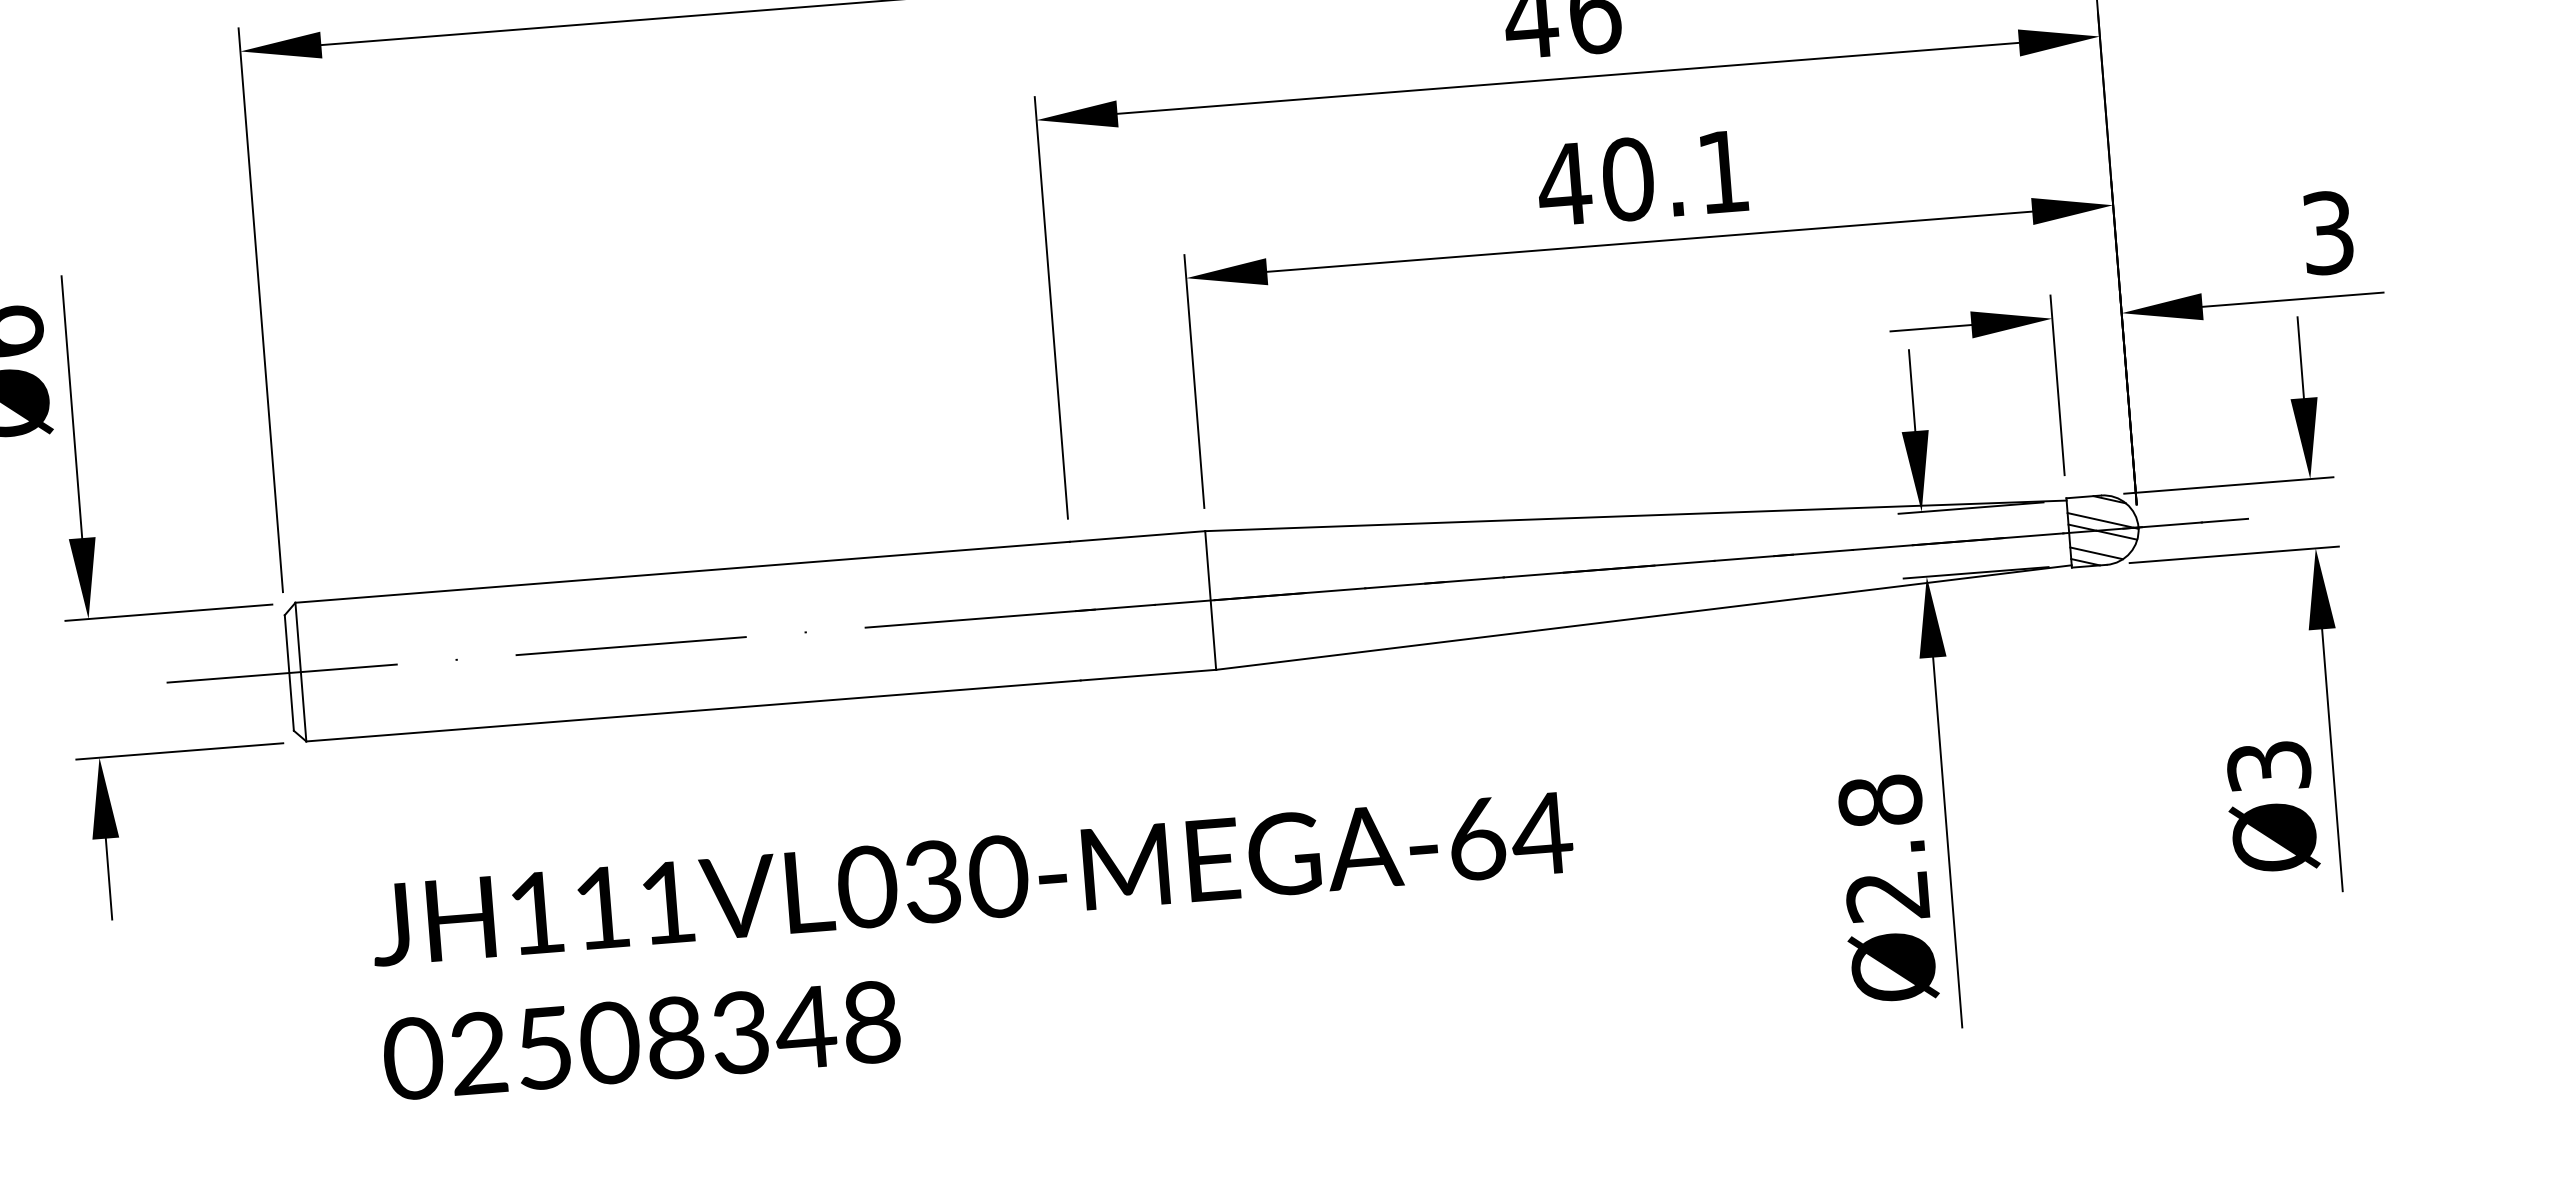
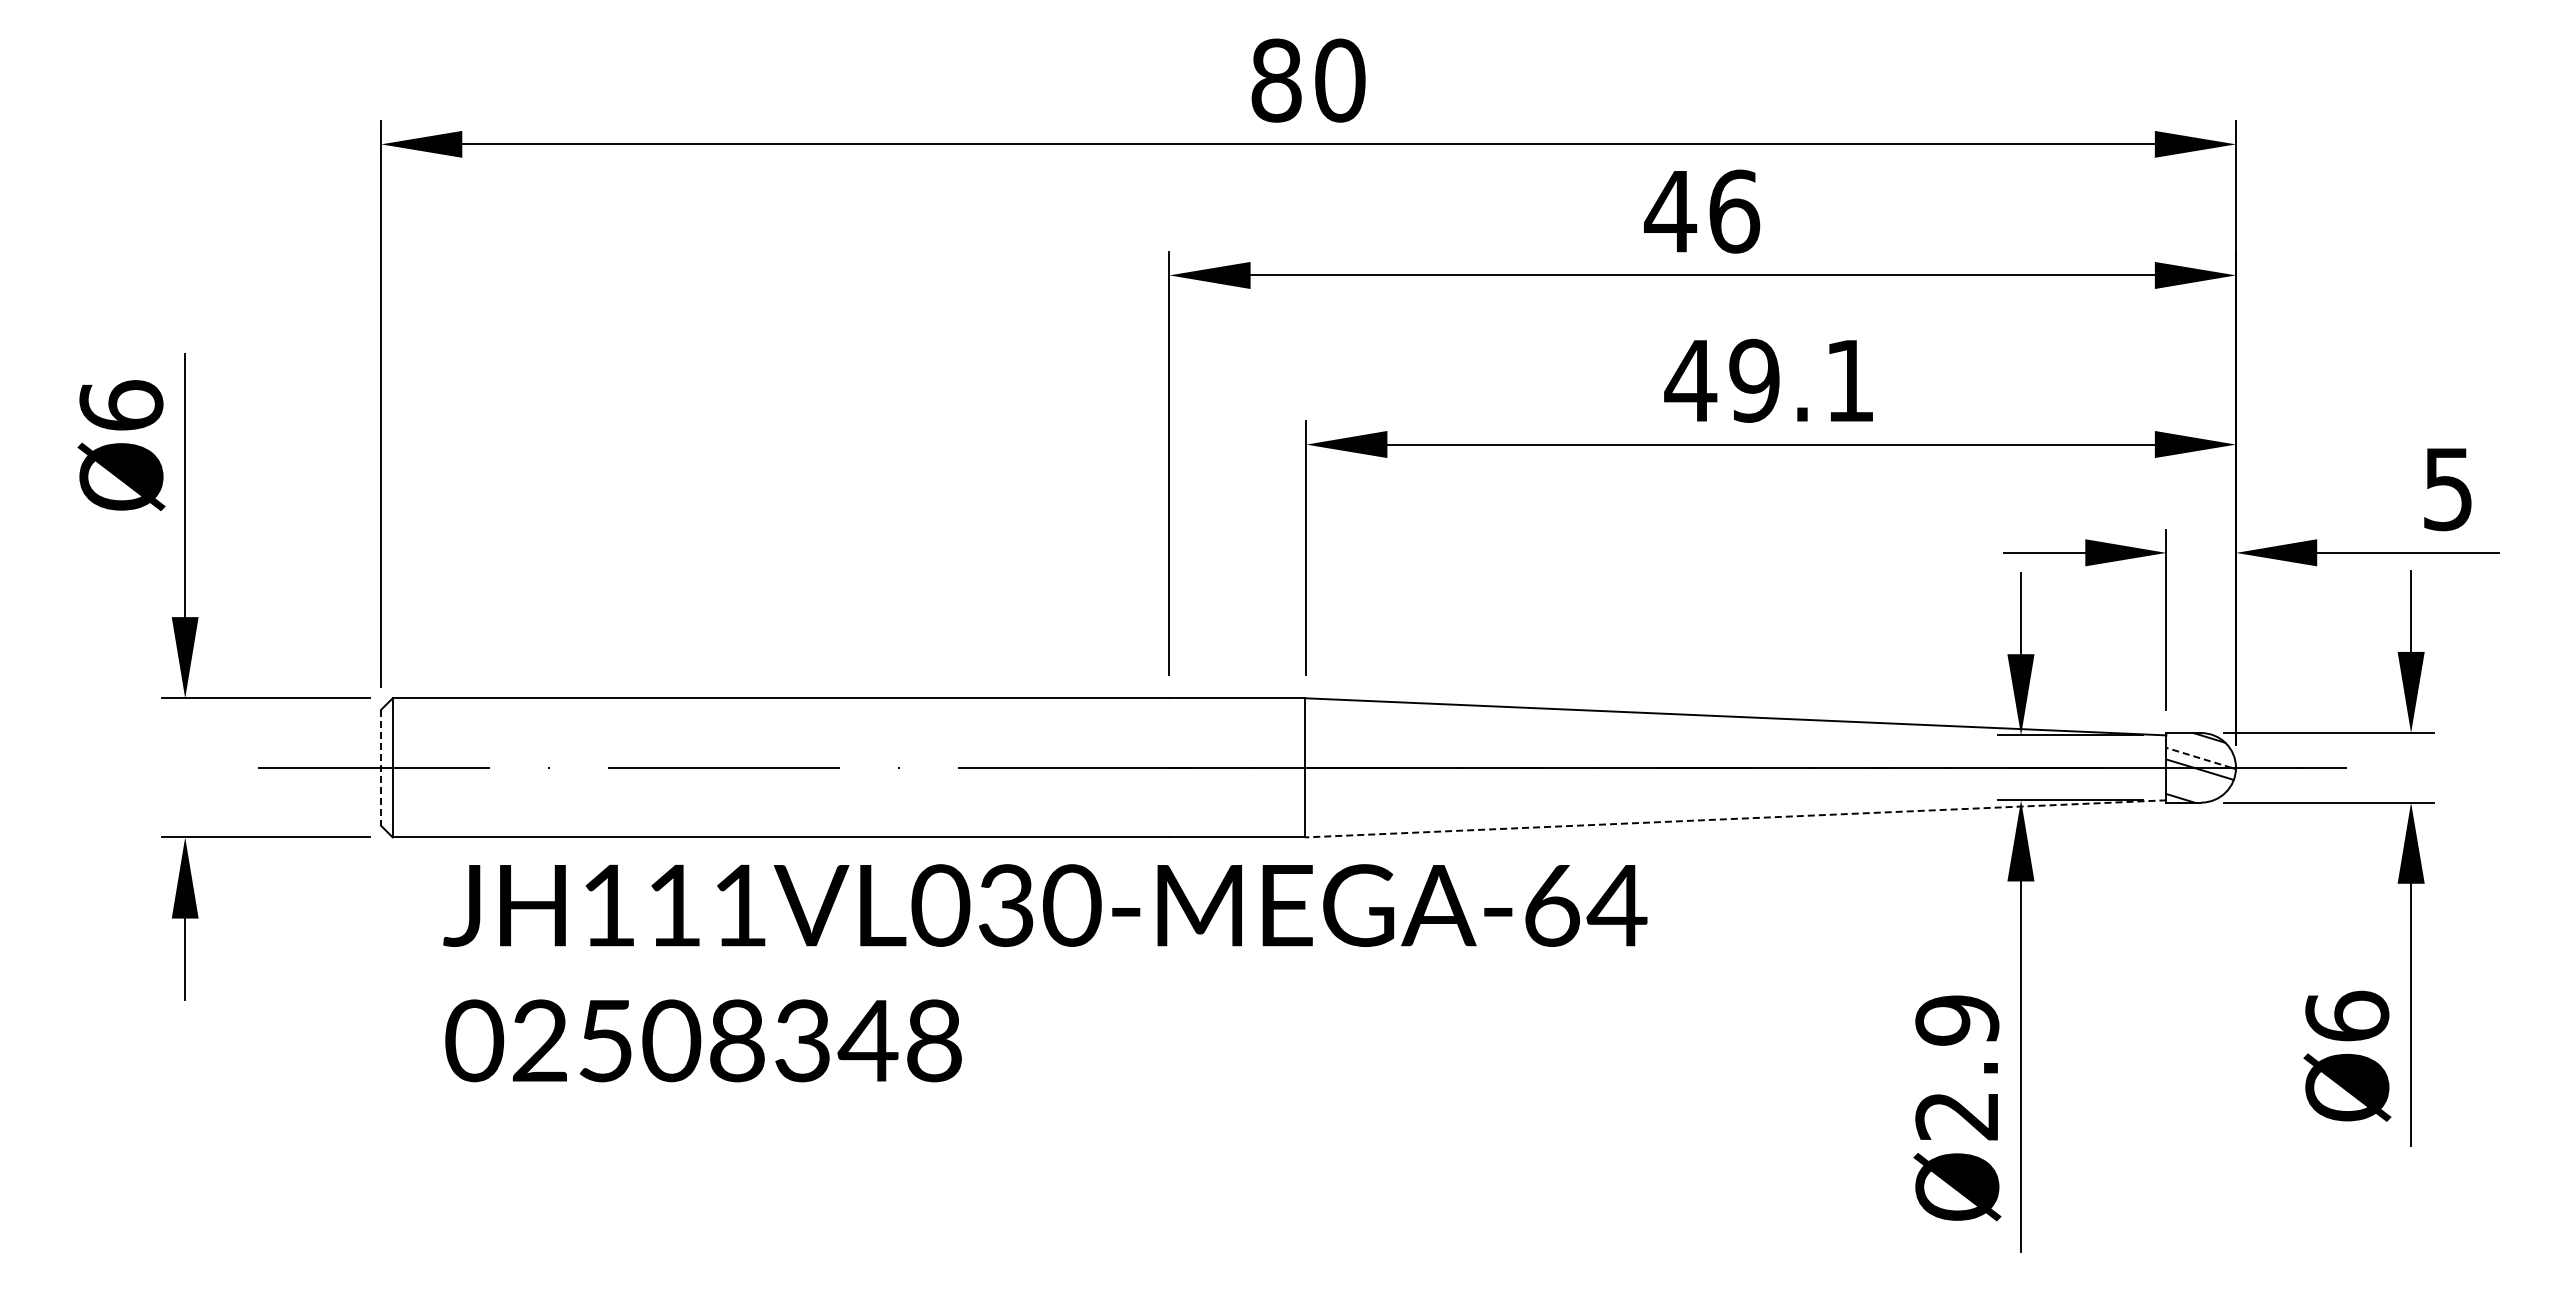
text: (1628, 179) -> (1754, 380), 40.1 -> 49.1
text: (2328, 232) -> (2448, 488), 3 -> 5
line: (2100, 520) -> (2198, 757), solid -> dashed
line: (2095, 553) -> (2191, 790), removed
line: (1643, 617) -> (1735, 818), solid -> dashed
line: (289, 672) -> (381, 767), solid -> dashed
text: (2269, 765) -> (2347, 1015), Ø3 -> Ø6
text: (1880, 801) -> (1957, 1020), Ø2.8 -> Ø2.9
text: (977, 946) -> (1045, 973), moved

